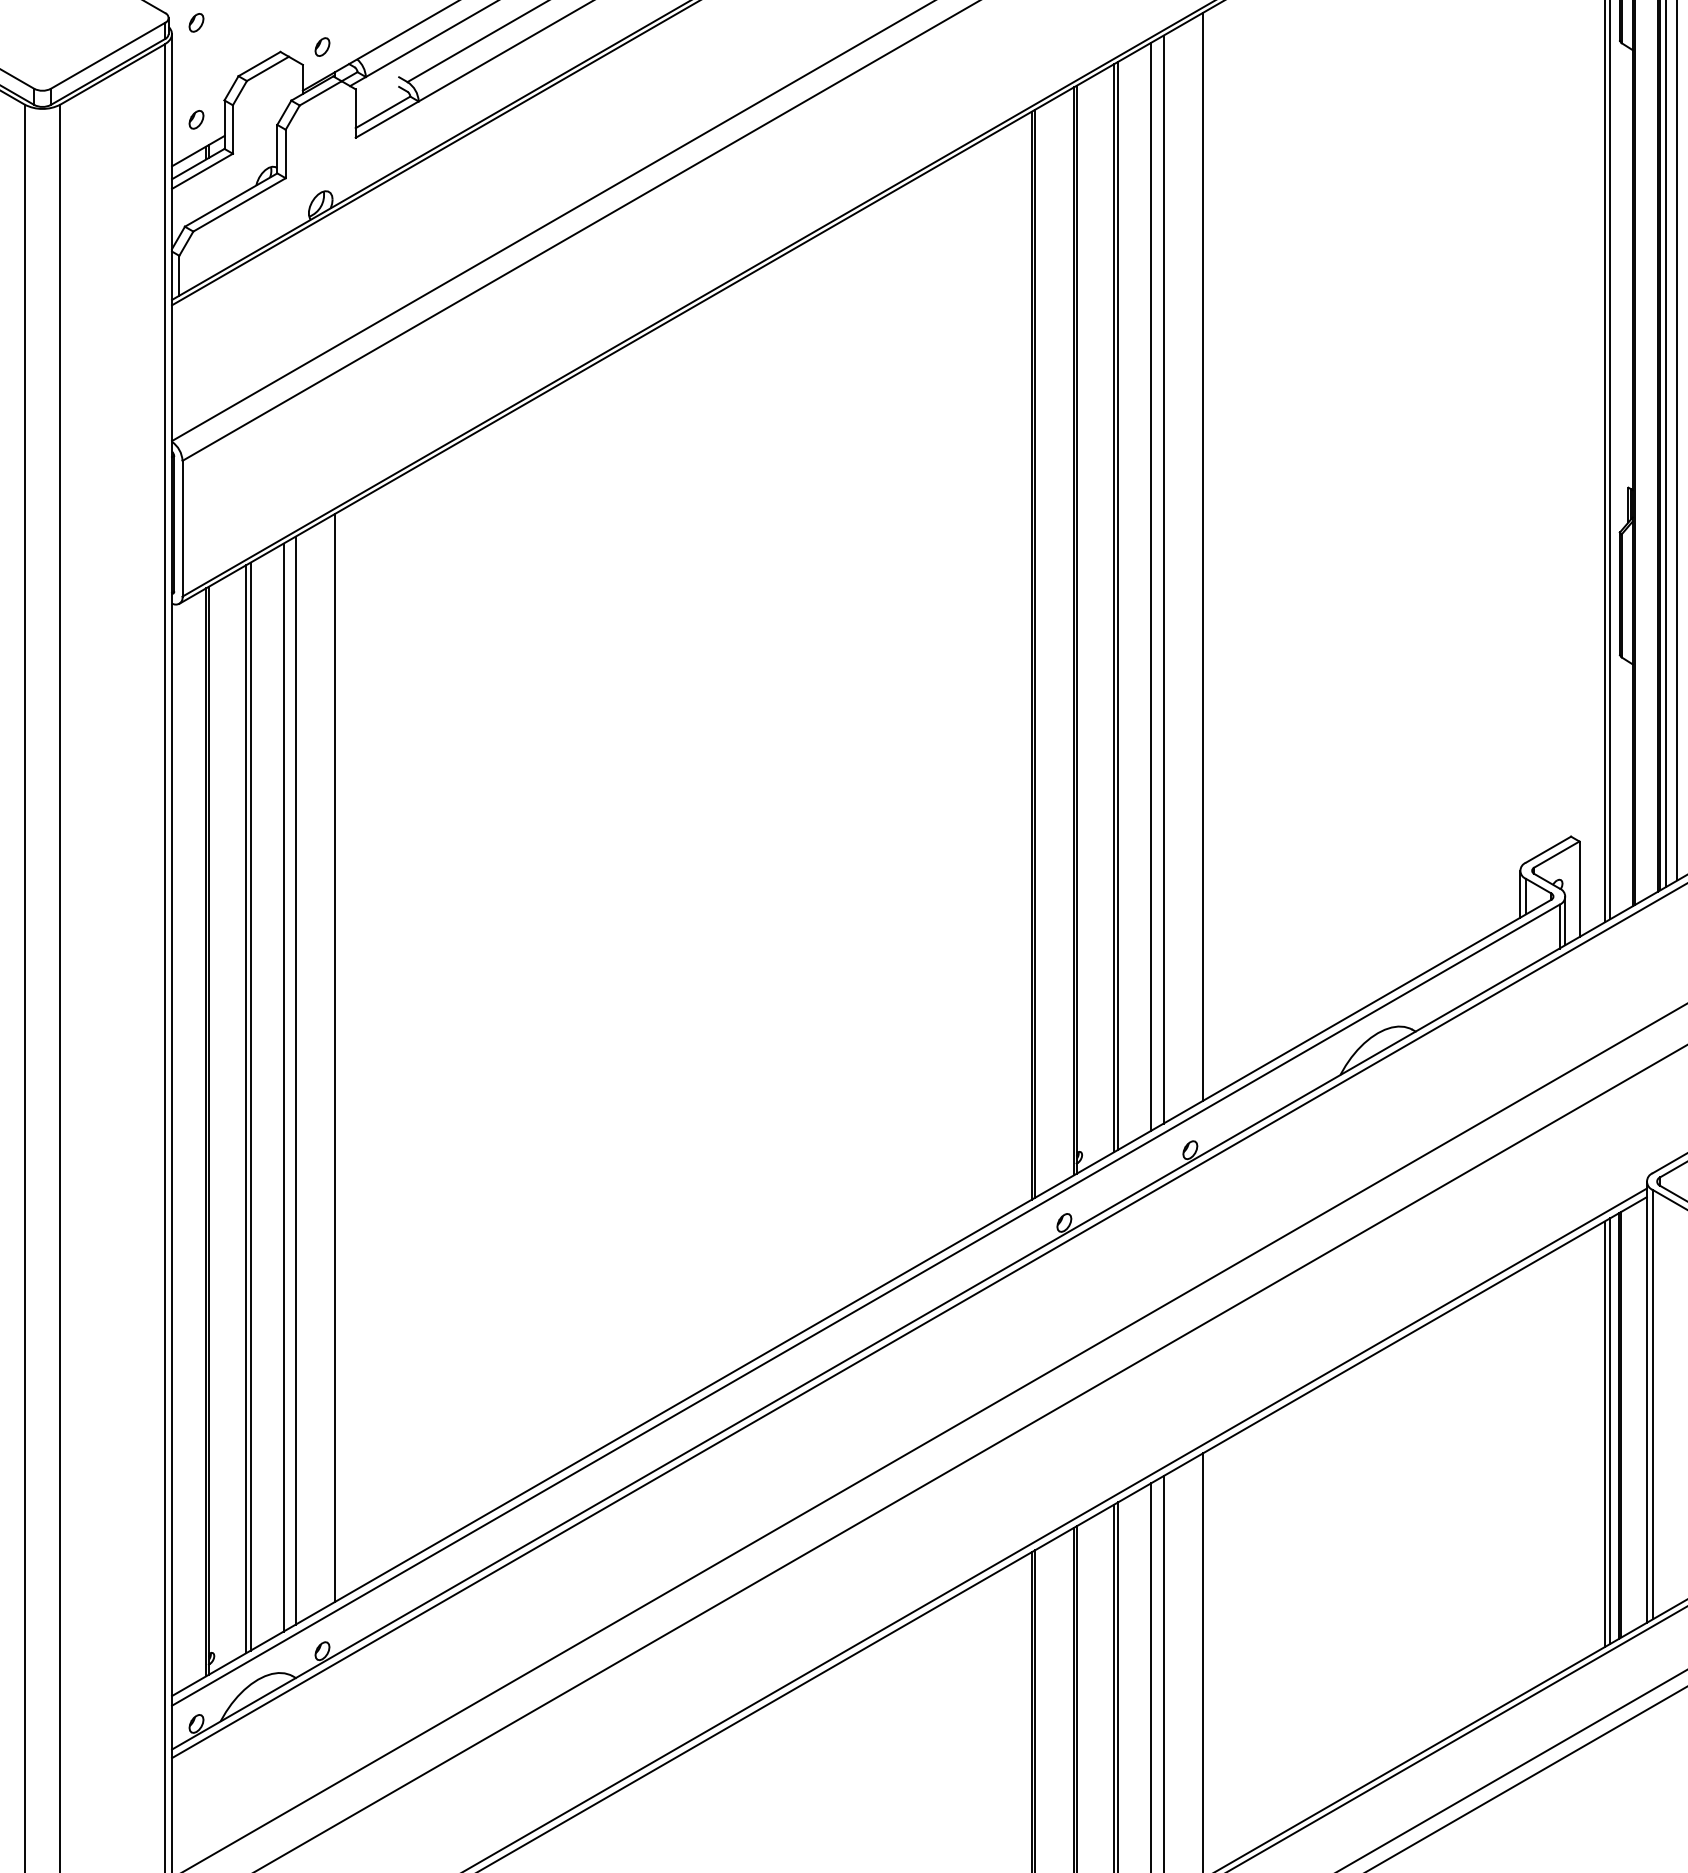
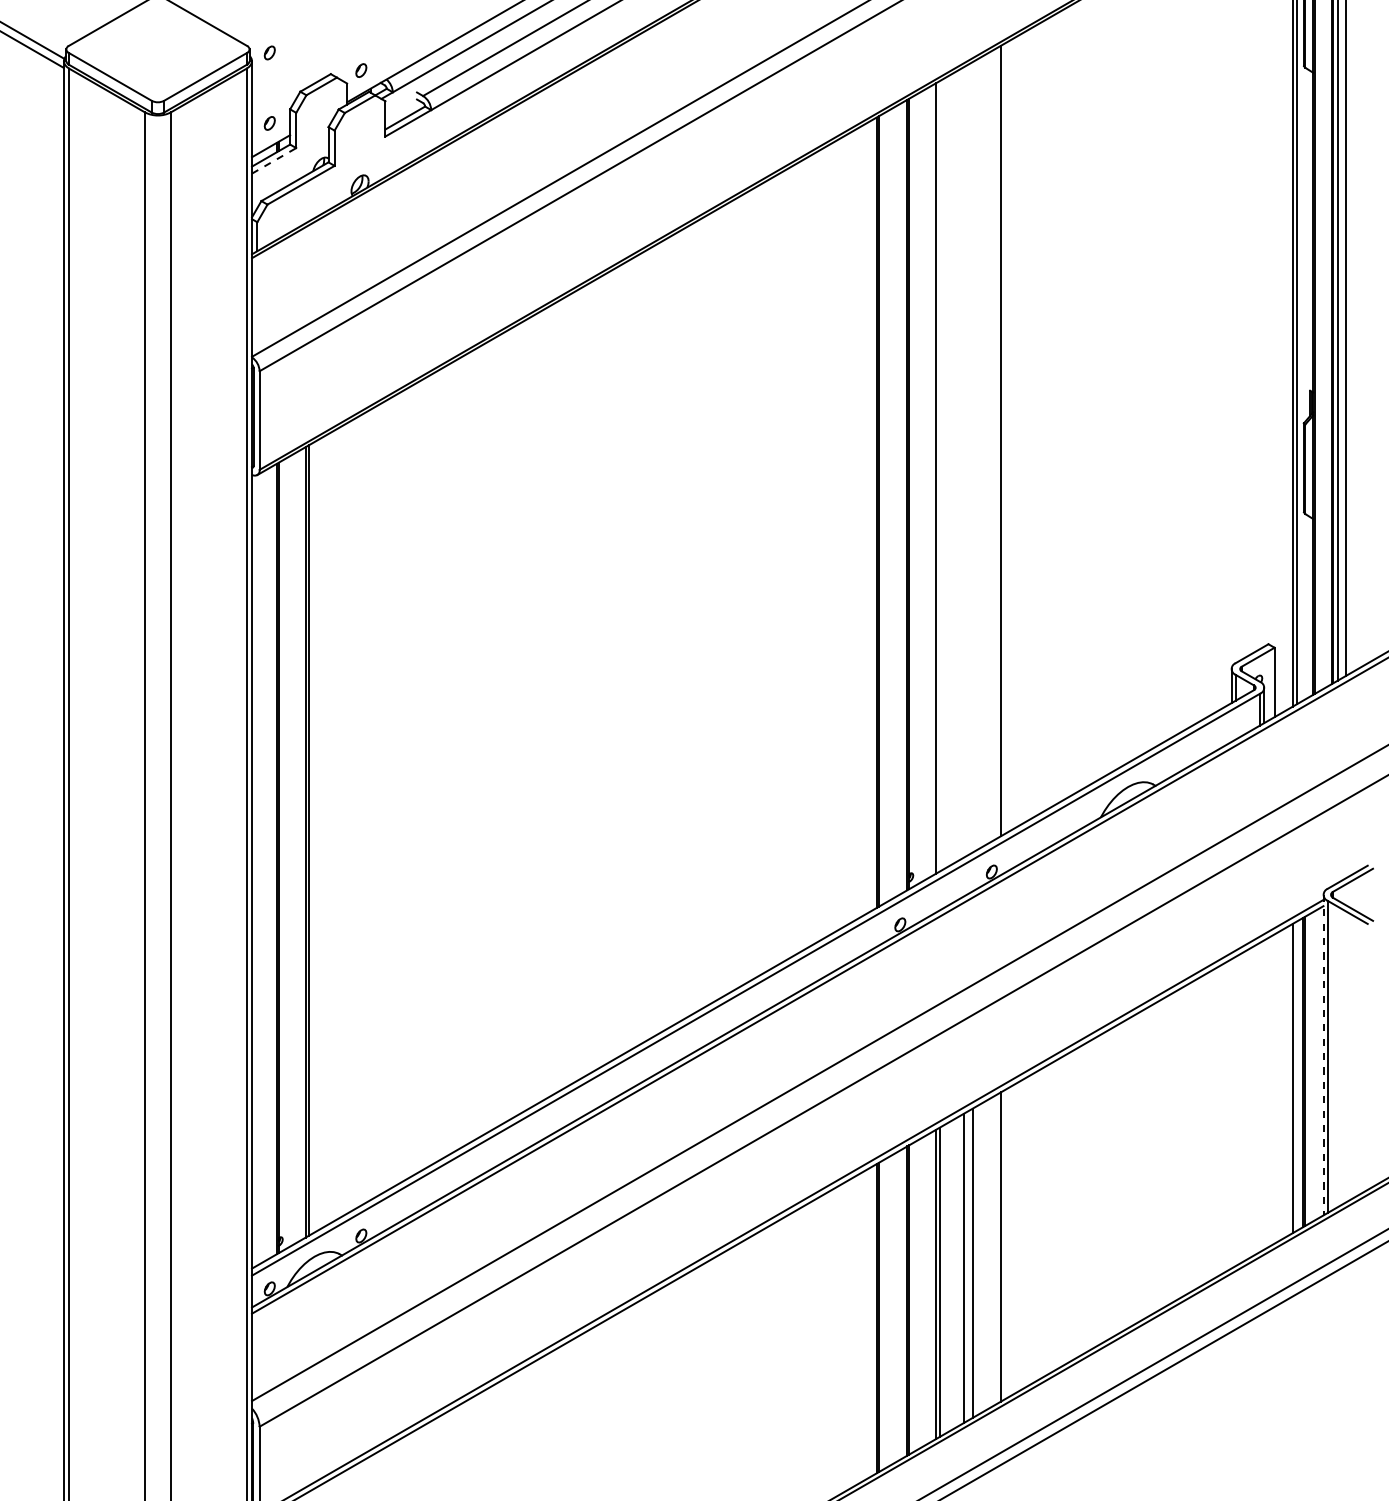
line: (202, 170) -> (274, 160), solid -> dashed
line: (1163, 579) -> (972, 457), removed
line: (1151, 586) -> (963, 462), removed
line: (1118, 605) -> (939, 476), removed
line: (335, 1057) -> (370, 804), removed
line: (296, 1080) -> (342, 821), removed
line: (284, 1087) -> (333, 826), removed
line: (1646, 1402) -> (1323, 1055), solid -> dashed
line: (1609, 1430) -> (1296, 1075), removed

